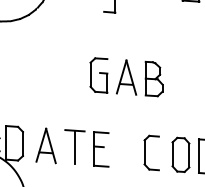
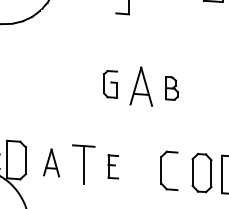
part: (98, 75) -> (110, 84), size x0.7
part: (153, 79) -> (171, 88), size x0.6
part: (46, 145) -> (51, 162), size x0.7
part: (101, 149) -> (113, 166), size x0.6

